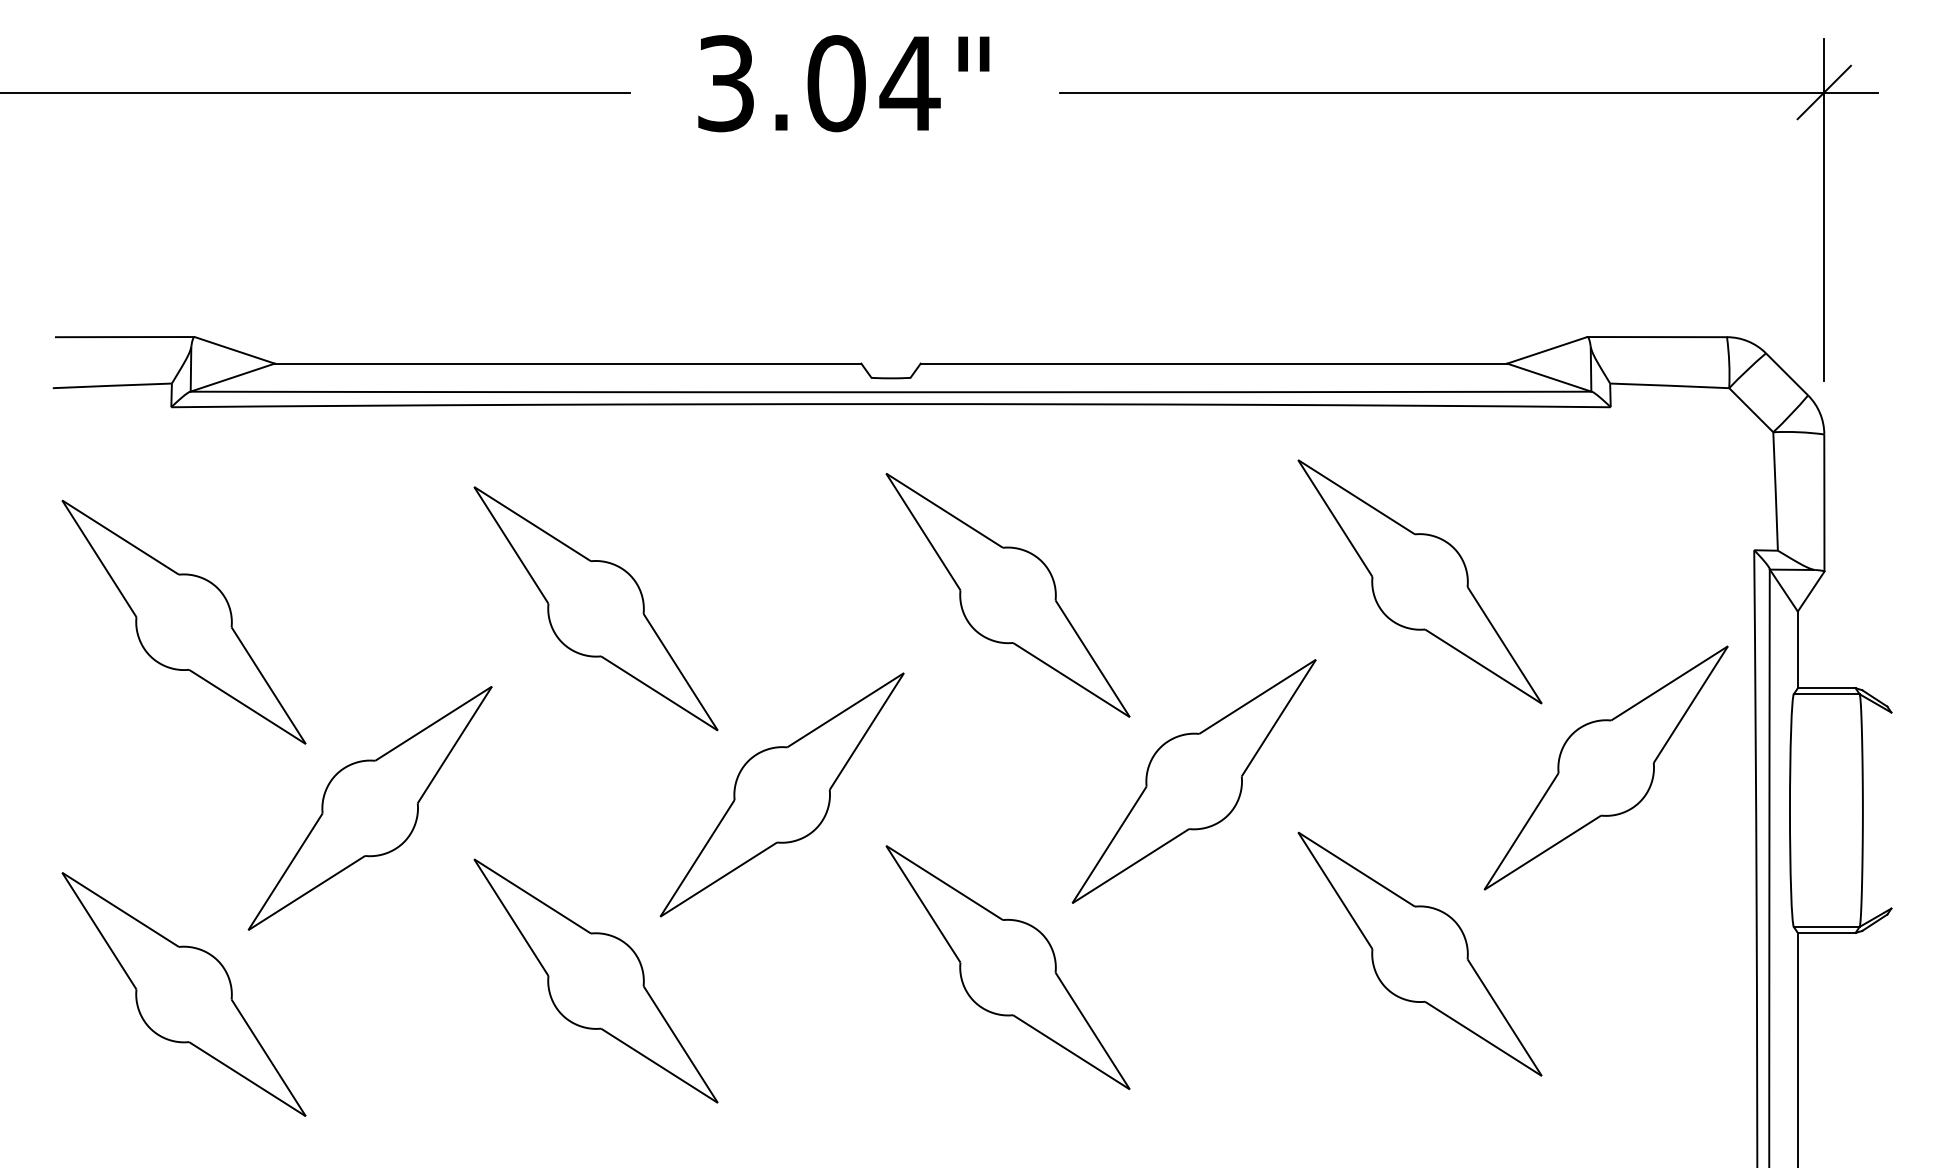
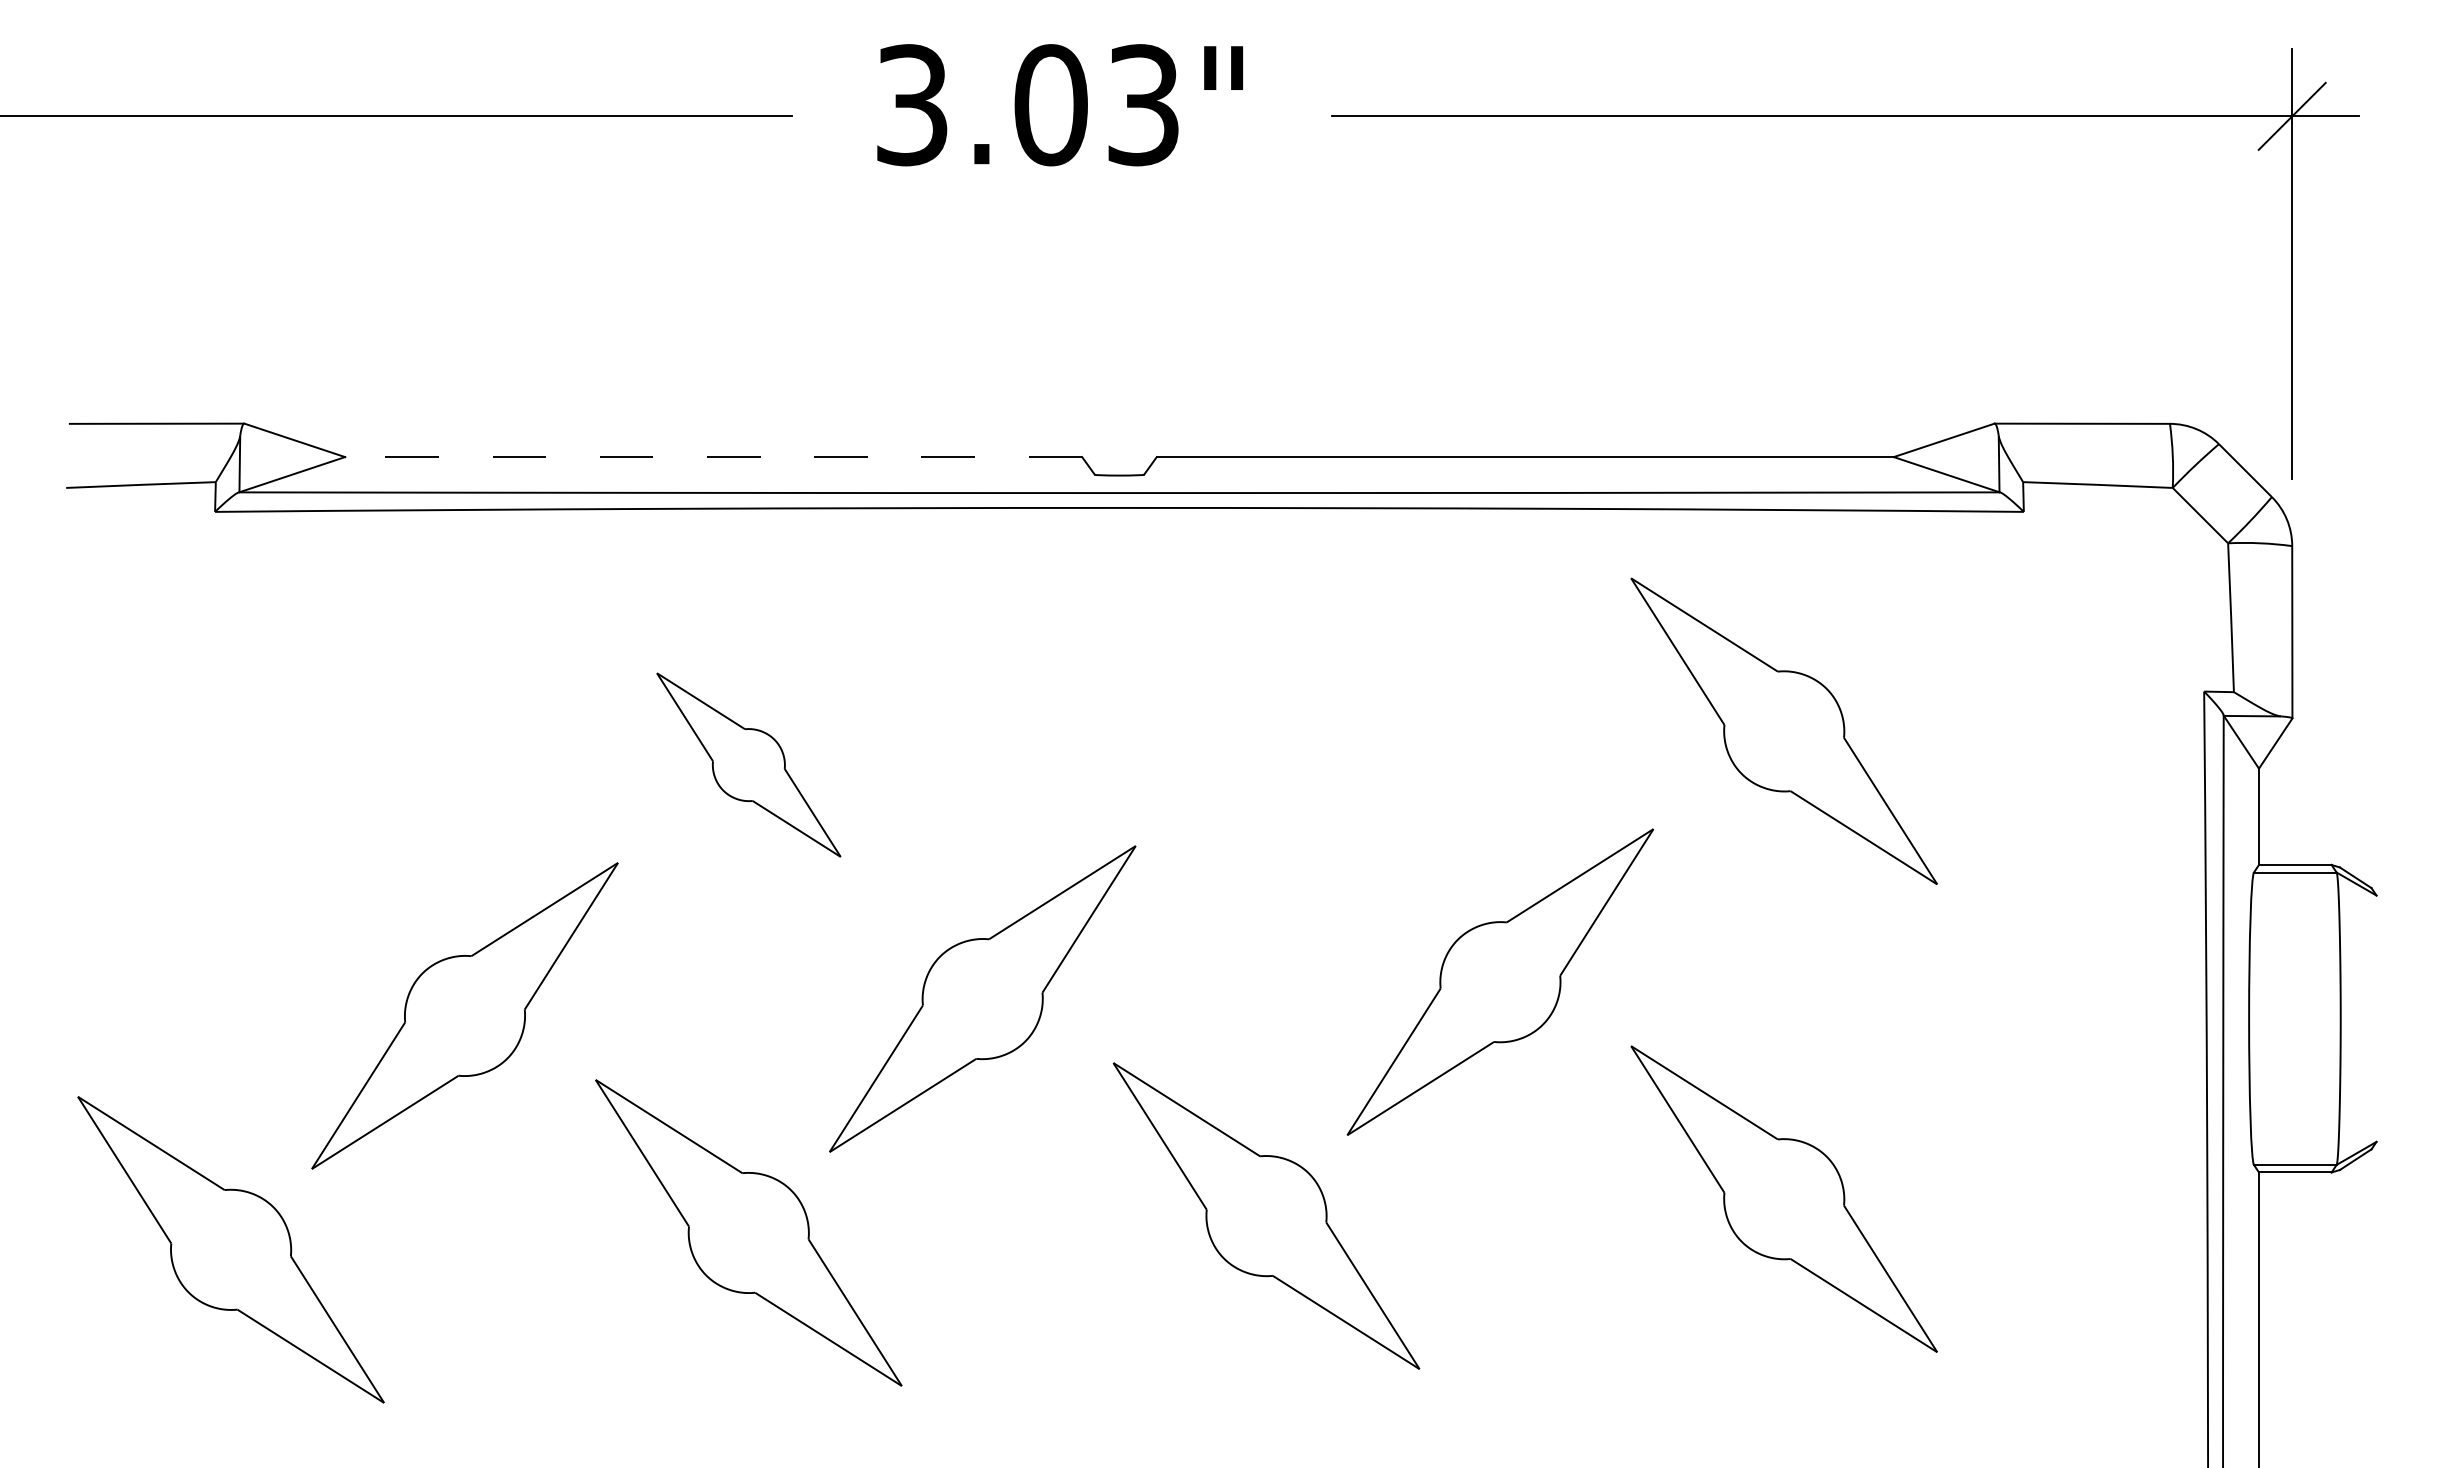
text: (909, 83) -> (1142, 105), 3.04" -> 3.03"
line: (567, 363) -> (713, 457), solid -> dashed
part: (1008, 594) -> (1266, 747), removed
part: (595, 608) -> (748, 764), size x0.6
part: (183, 621) -> (230, 781), removed
part: (1605, 767) -> (2017, 964), removed

